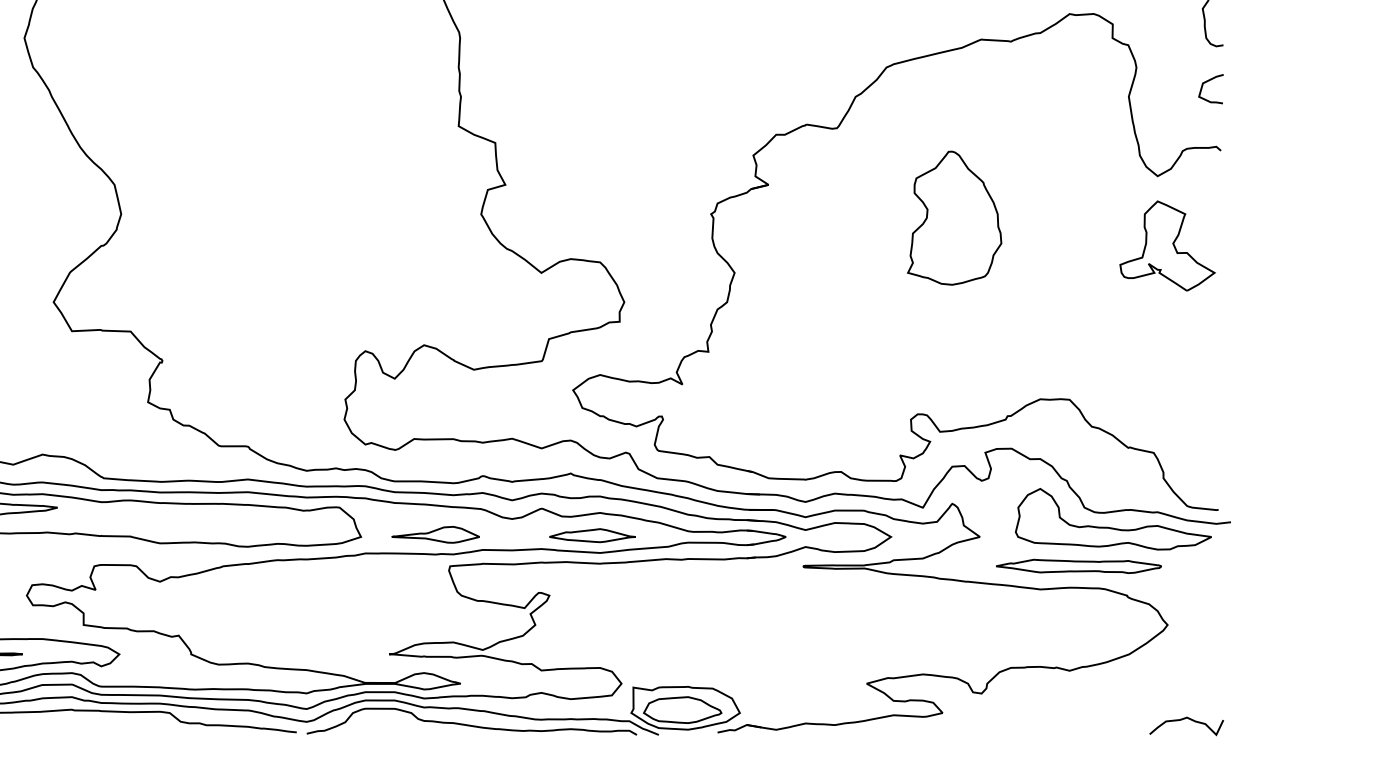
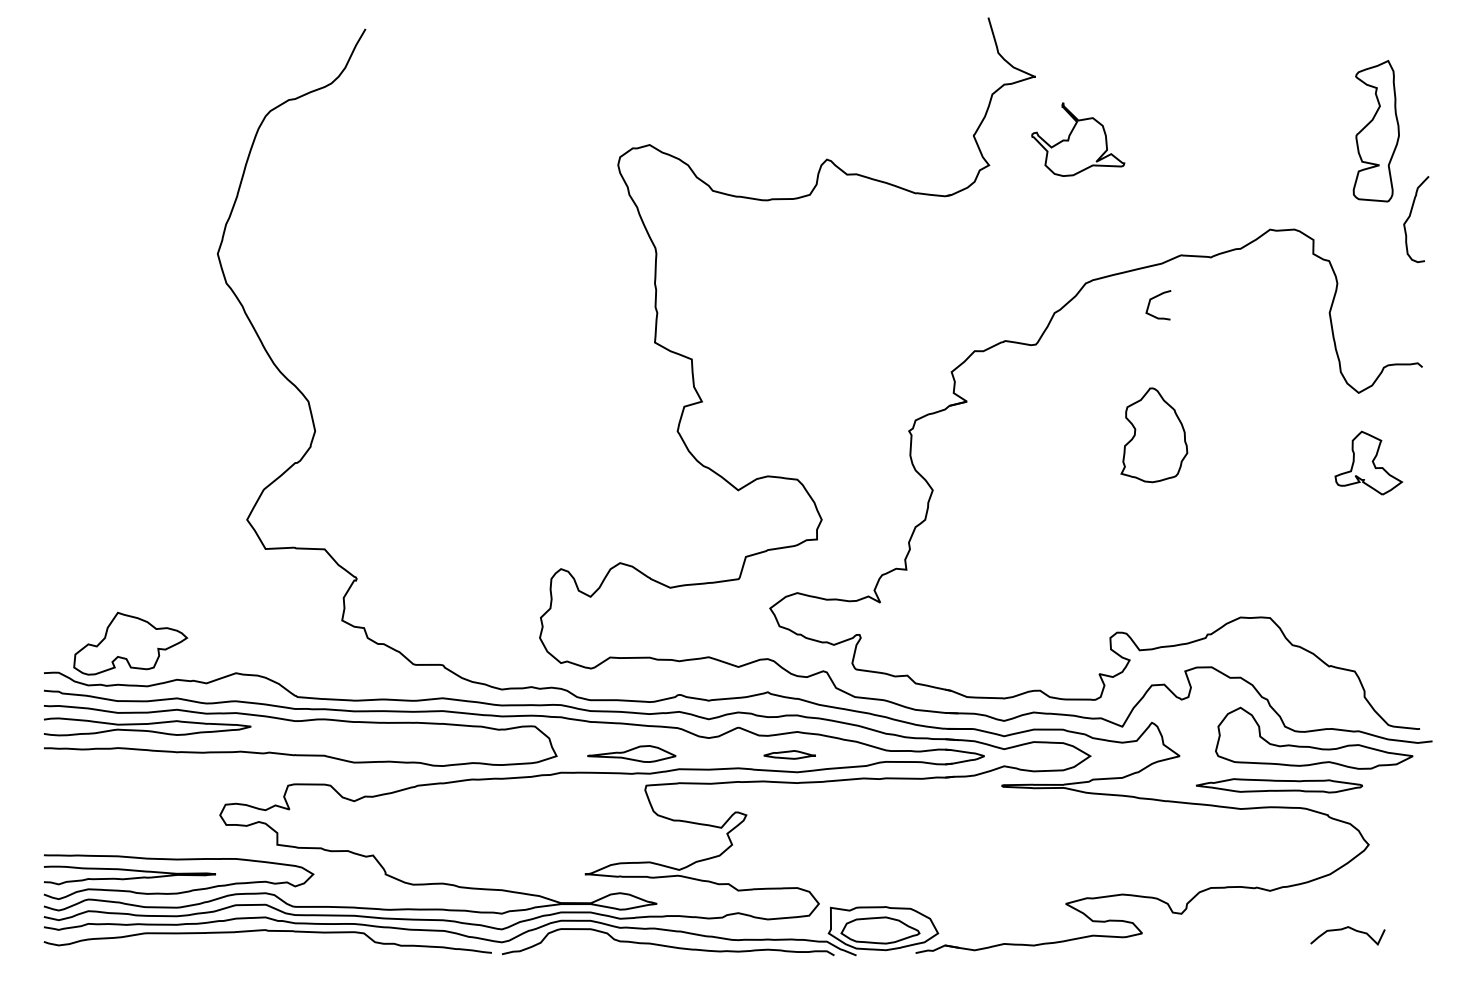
curve: (1207, 82) -> (1154, 298), moved
part: (954, 218) -> (1154, 435), size x0.7
part: (1167, 245) -> (1368, 462), size x0.7
part: (592, 535) -> (789, 754), size x0.6
curve: (1183, 720) -> (1344, 929), moved

